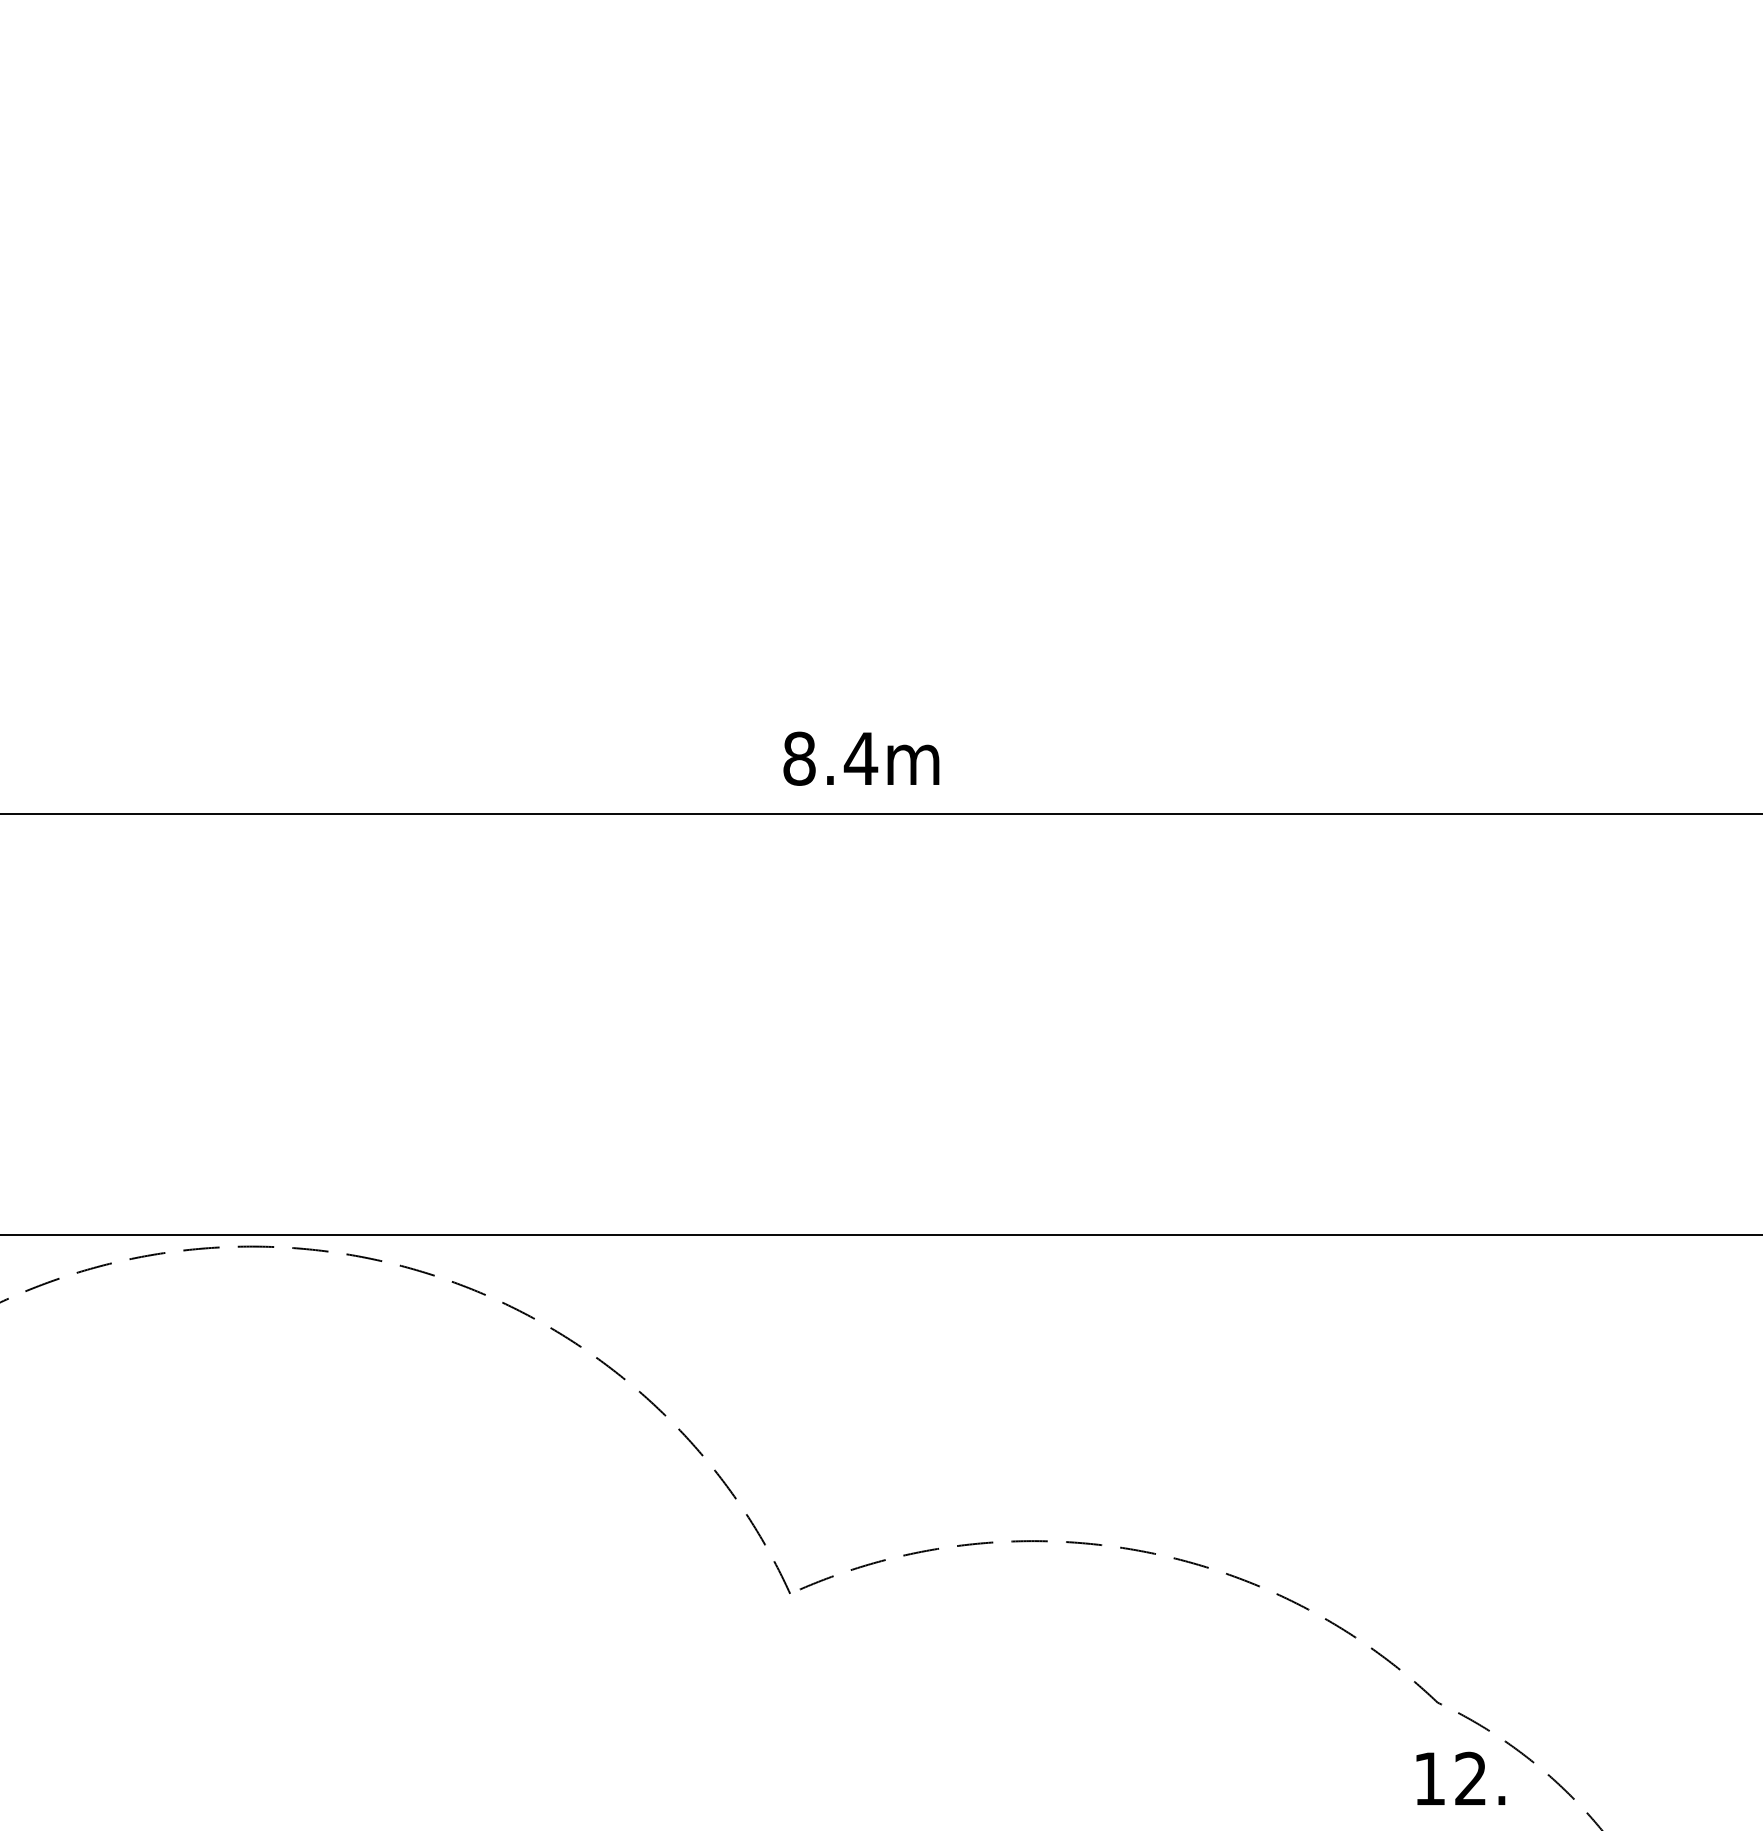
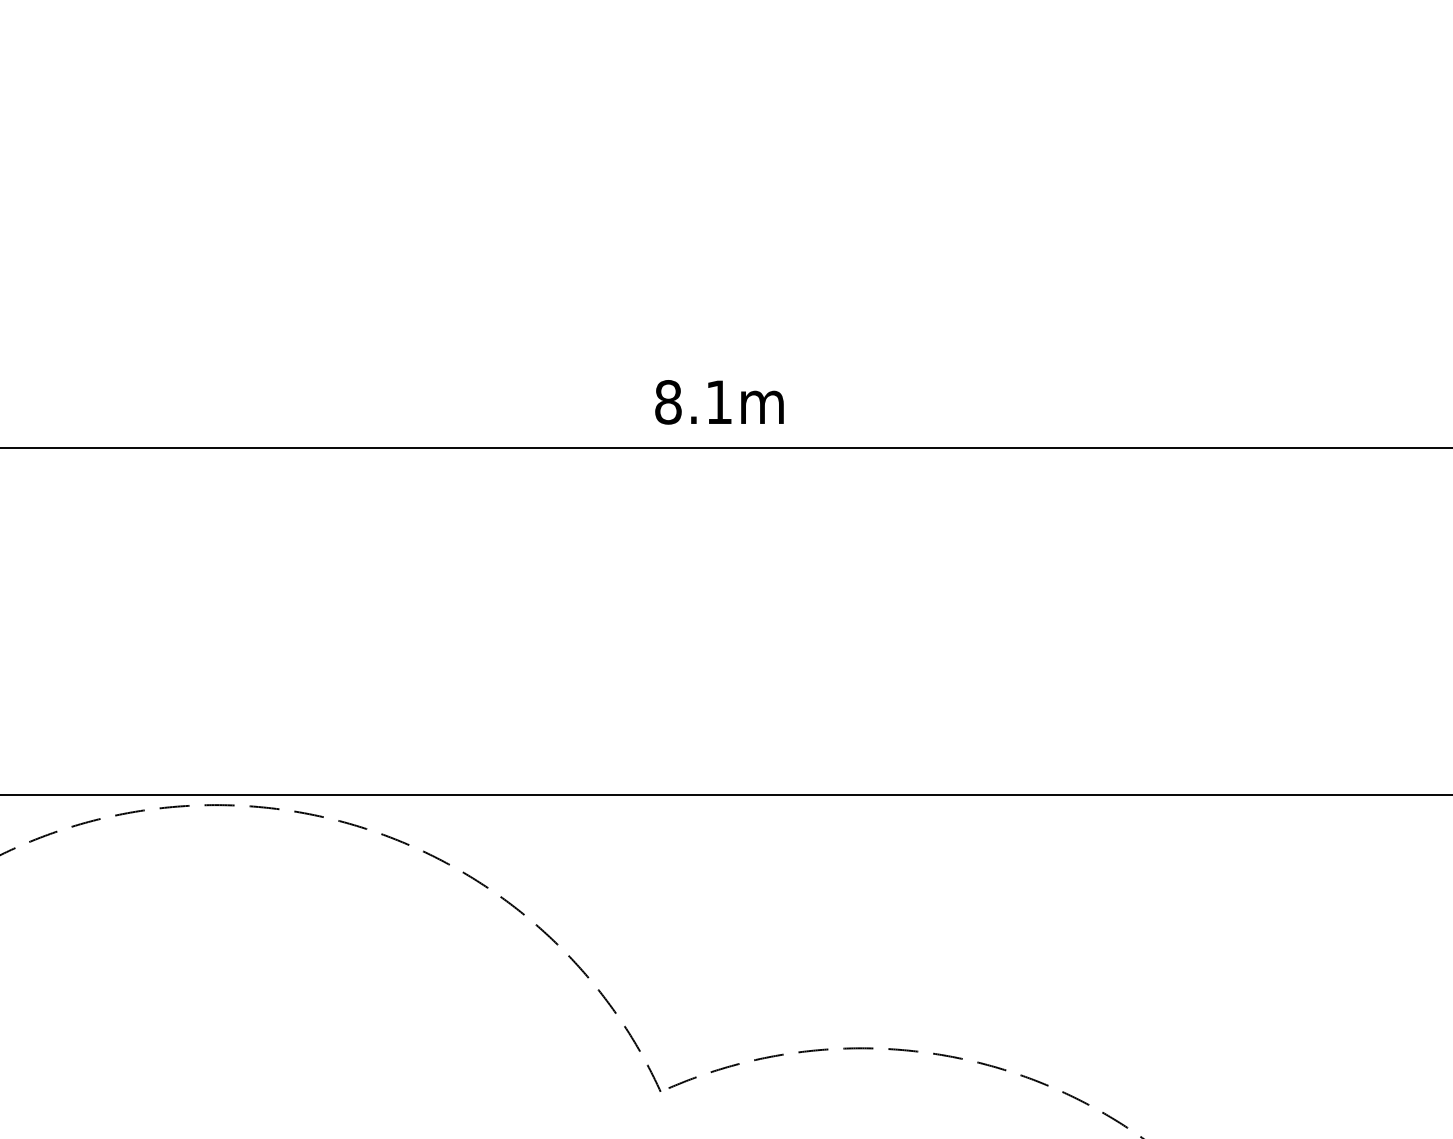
text: (860, 758) -> (718, 402), 8.4m -> 8.1m

